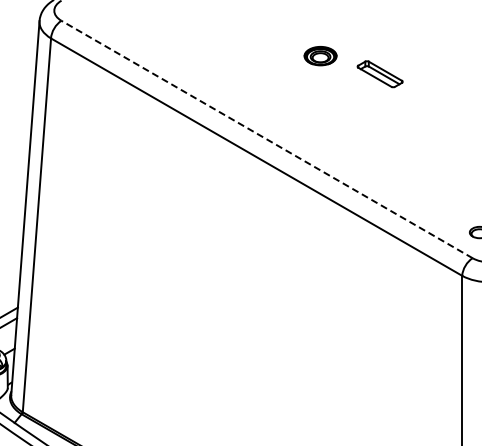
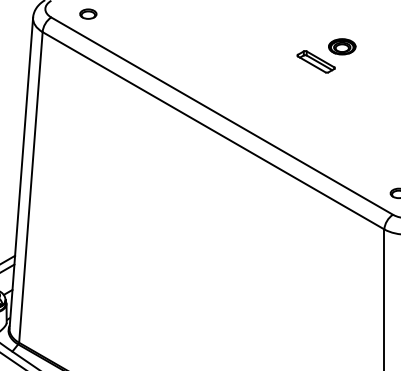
part: (105, 16) -> (87, 13), added
part: (320, 56) -> (342, 47), moved
line: (266, 139) -> (221, 116), dashed -> solid

